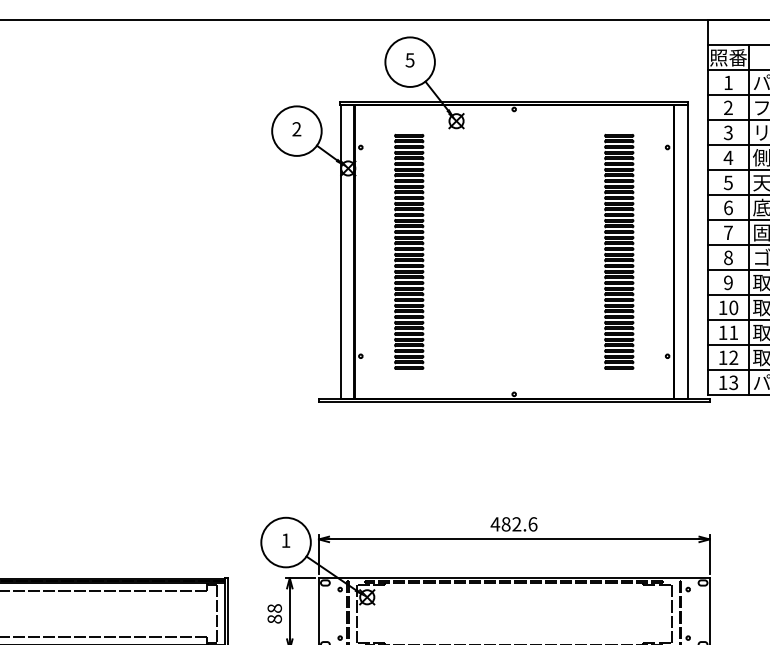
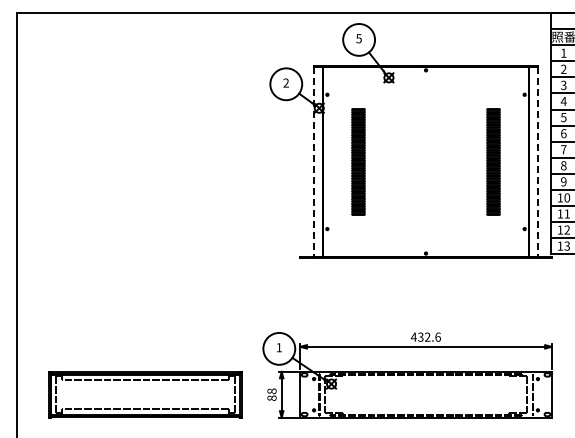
line: (340, 251) -> (314, 161), solid -> dashed
part: (409, 251) -> (358, 161), size x0.7
part: (619, 251) -> (493, 161), size x0.7
line: (687, 251) -> (537, 161), solid -> dashed
text: (505, 523) -> (420, 336), 482.6 -> 432.6

